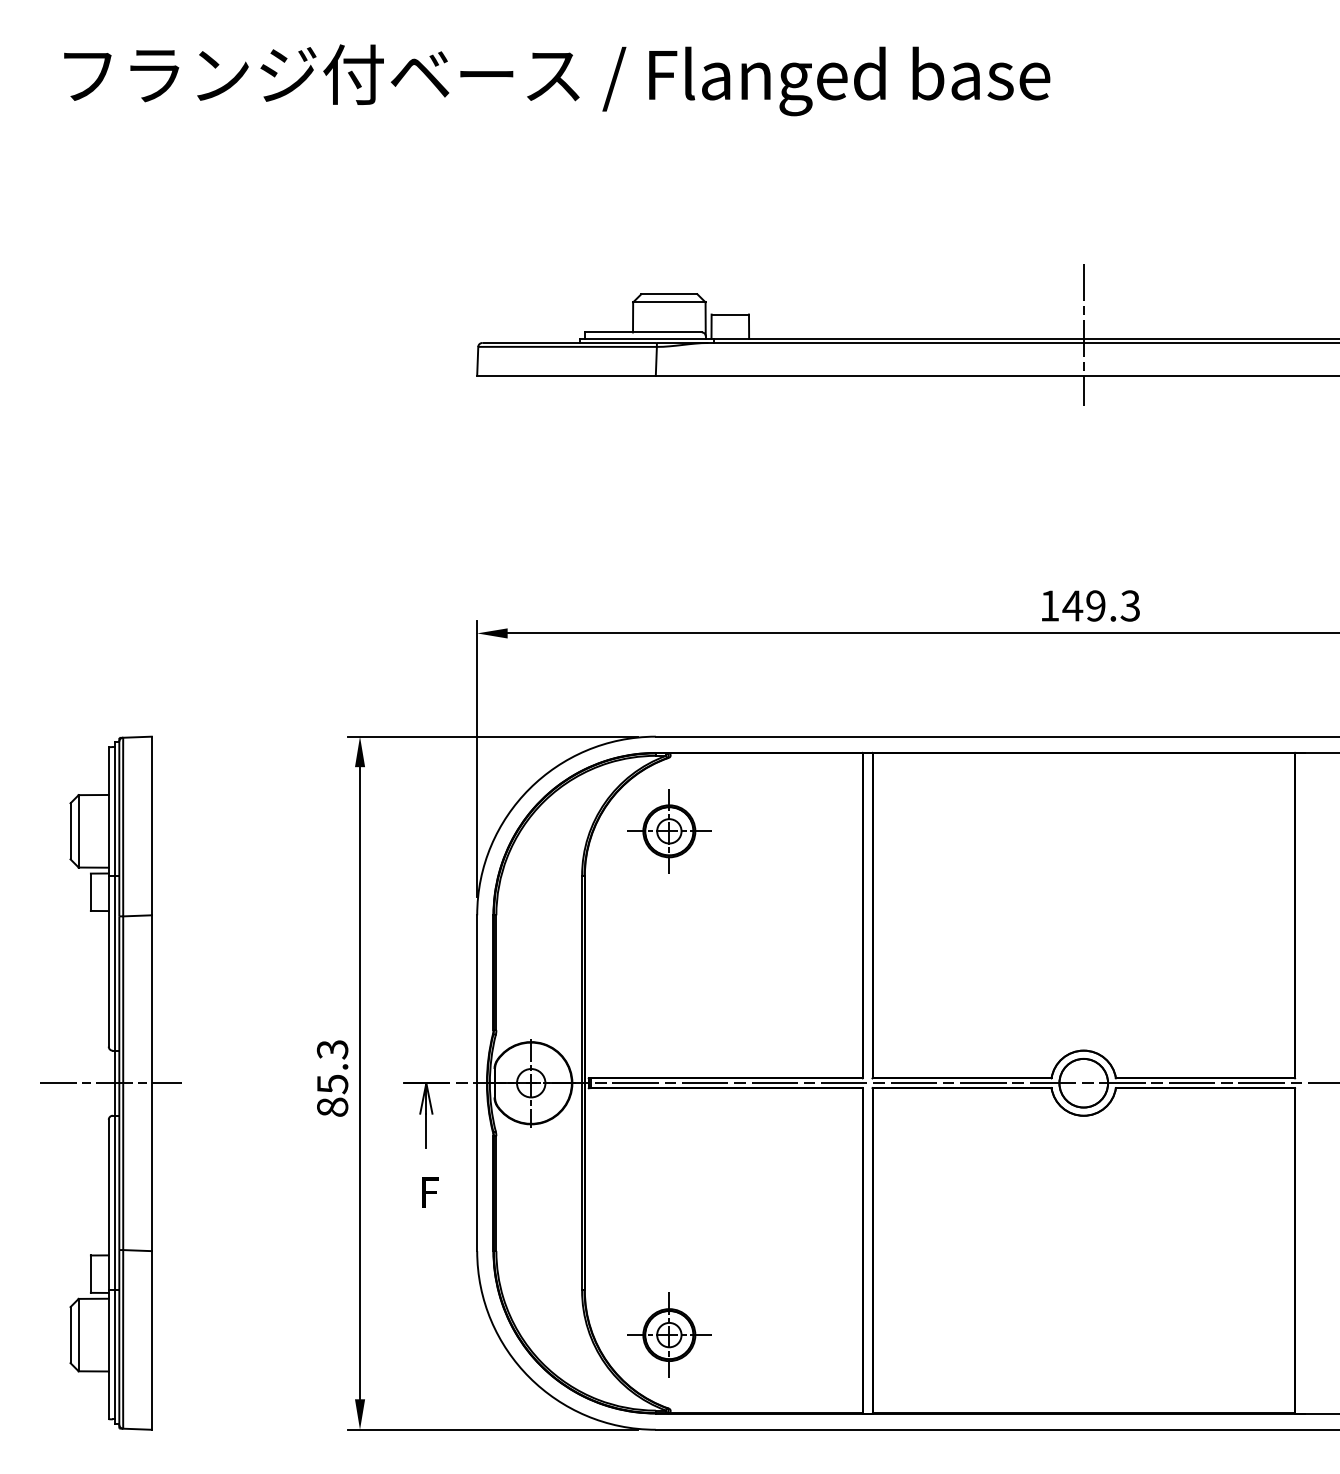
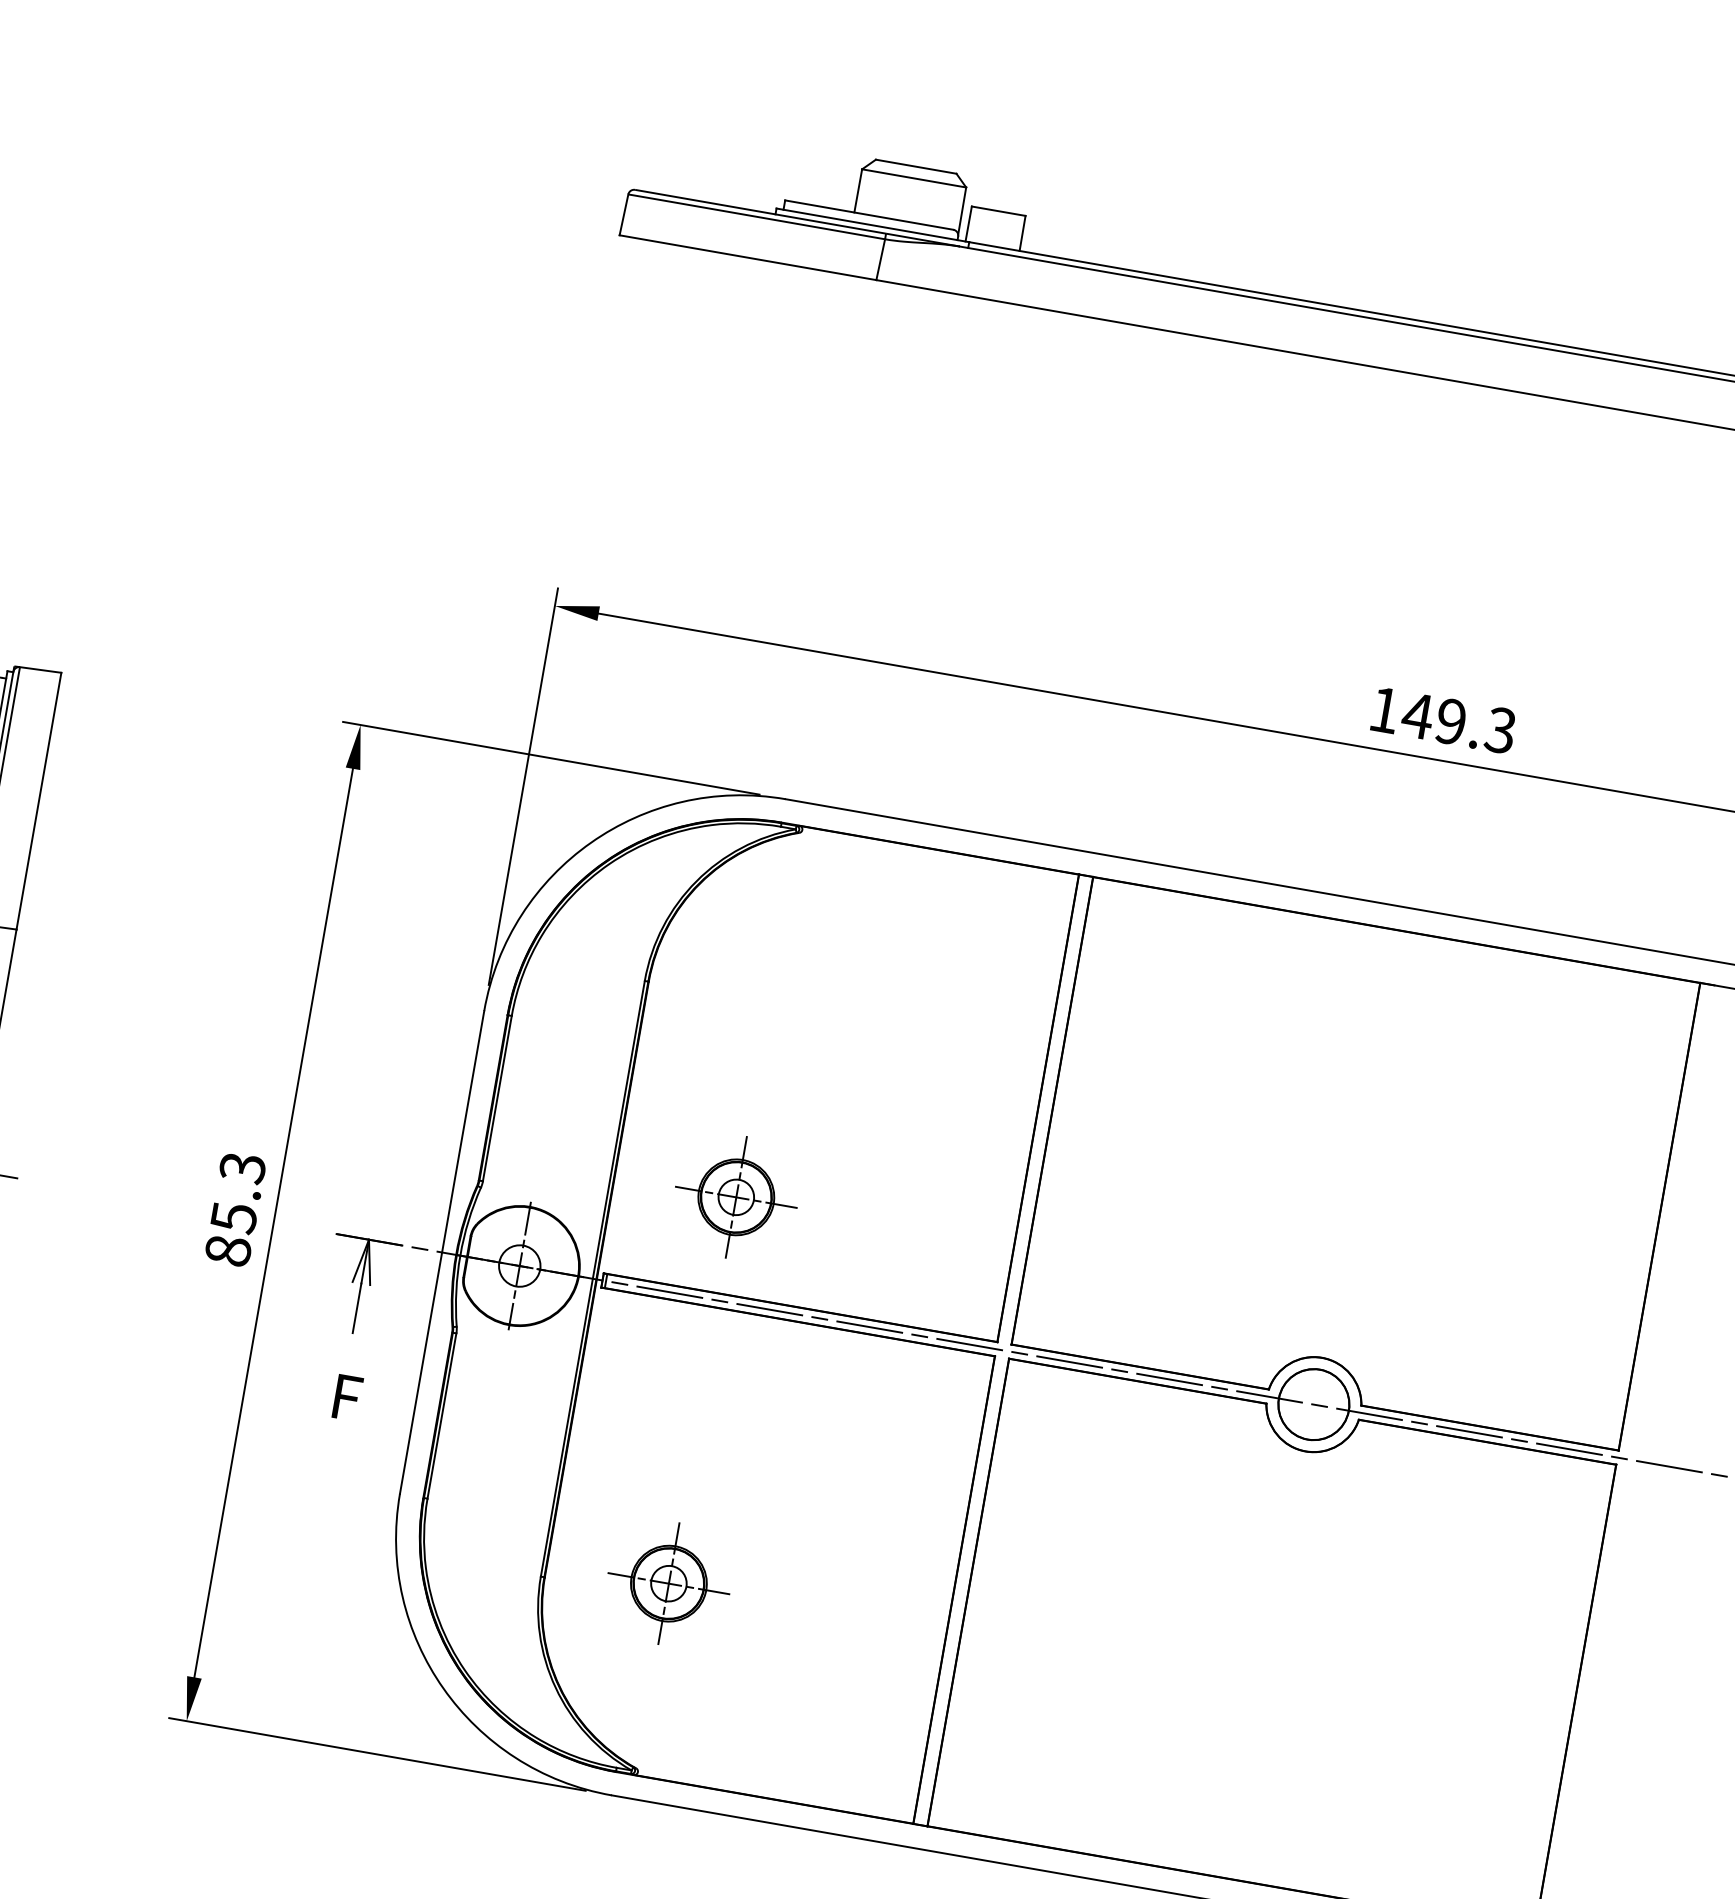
line: (1083, 334) -> (1501, 328), removed
part: (669, 831) -> (736, 1197), moved
part: (669, 1334) -> (669, 1582), moved

